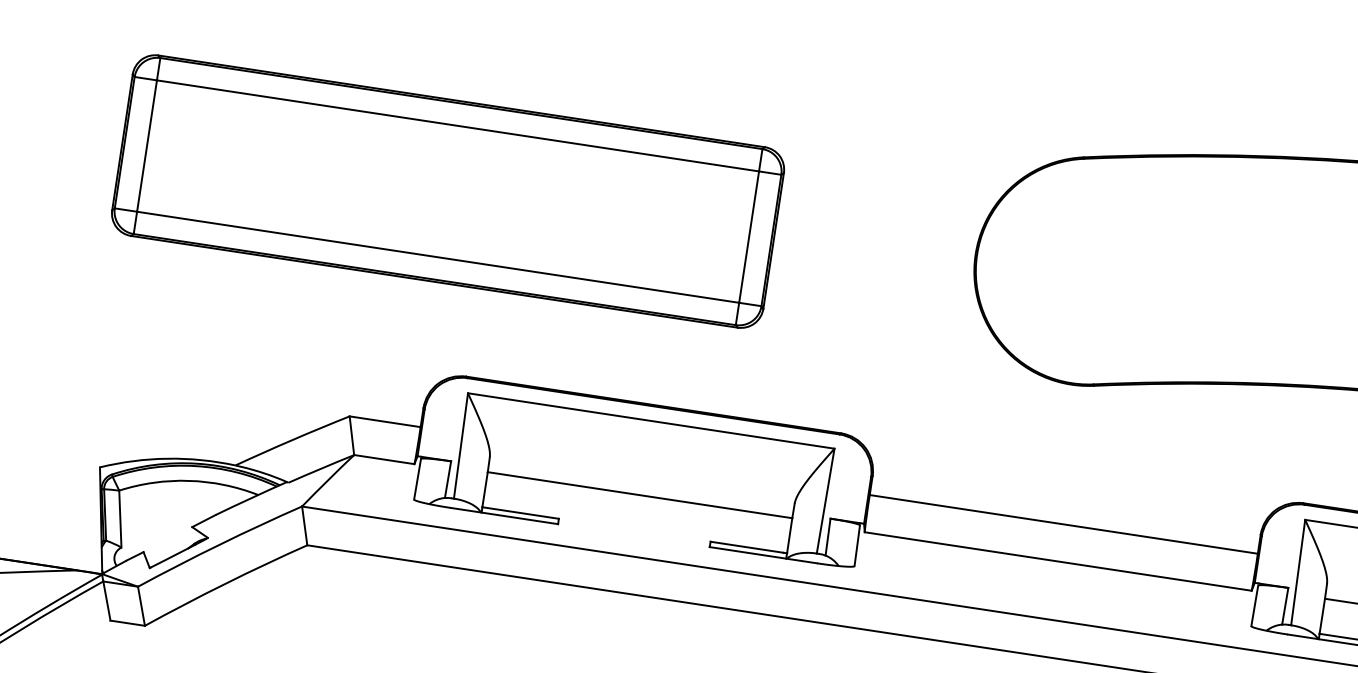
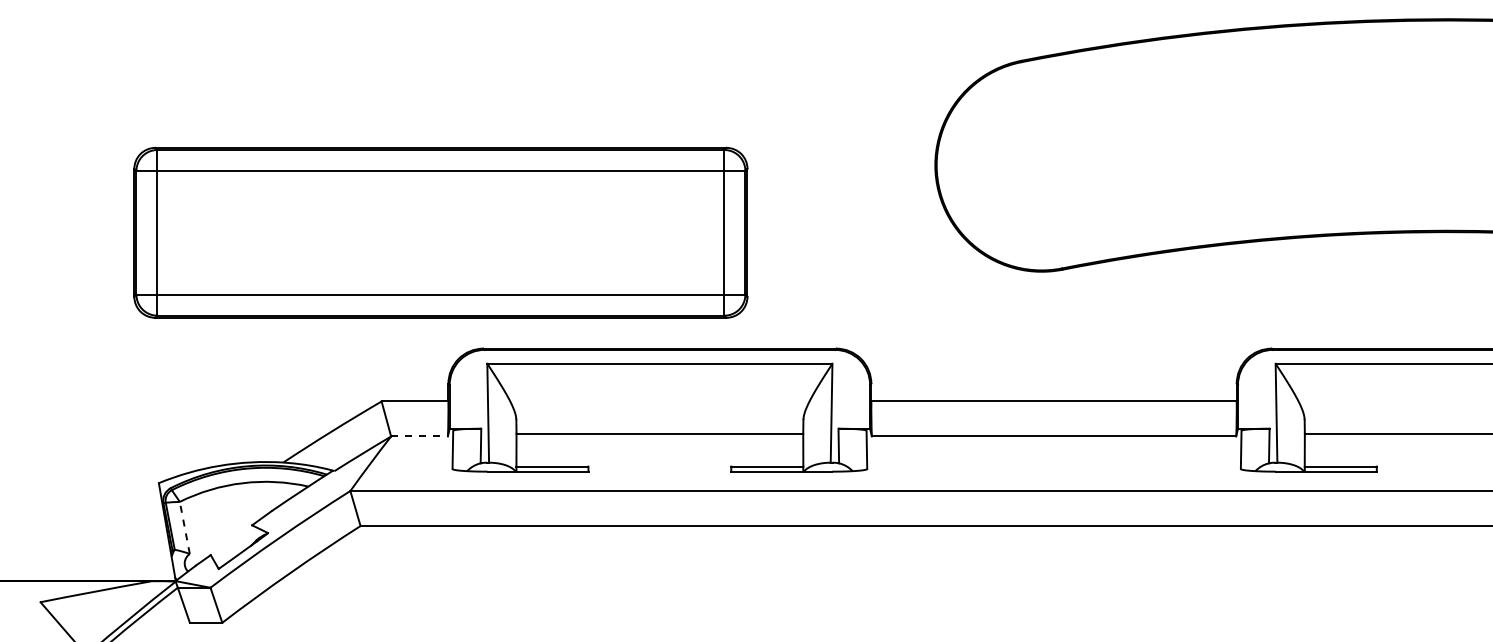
part: (447, 191) -> (440, 232), moved
line: (385, 459) -> (420, 436), solid -> dashed
line: (120, 518) -> (184, 527), solid -> dashed

